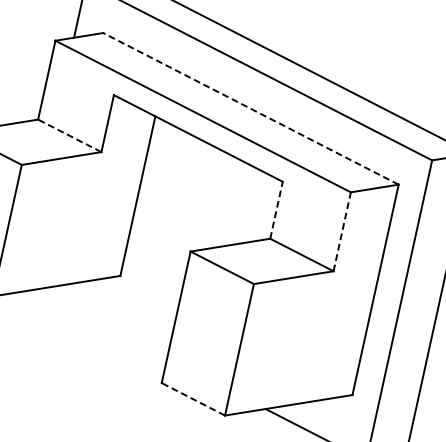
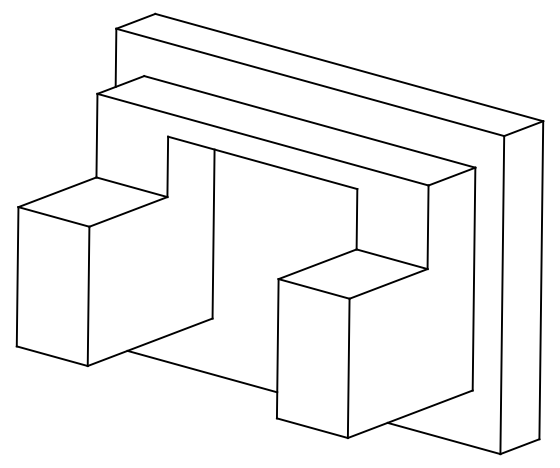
line: (250, 108) -> (309, 121), dashed -> solid
line: (69, 136) -> (131, 187), dashed -> solid
line: (276, 209) -> (356, 218), dashed -> solid
line: (342, 232) -> (428, 227), dashed -> solid
line: (100, 324) -> (202, 371), added
line: (193, 399) -> (312, 428), dashed -> solid

